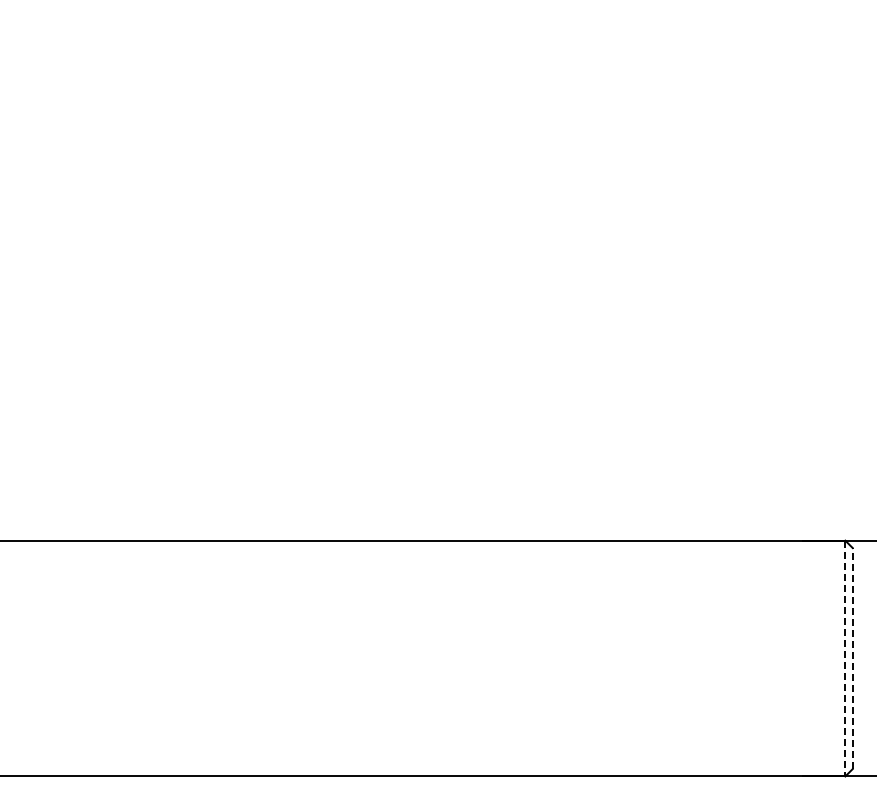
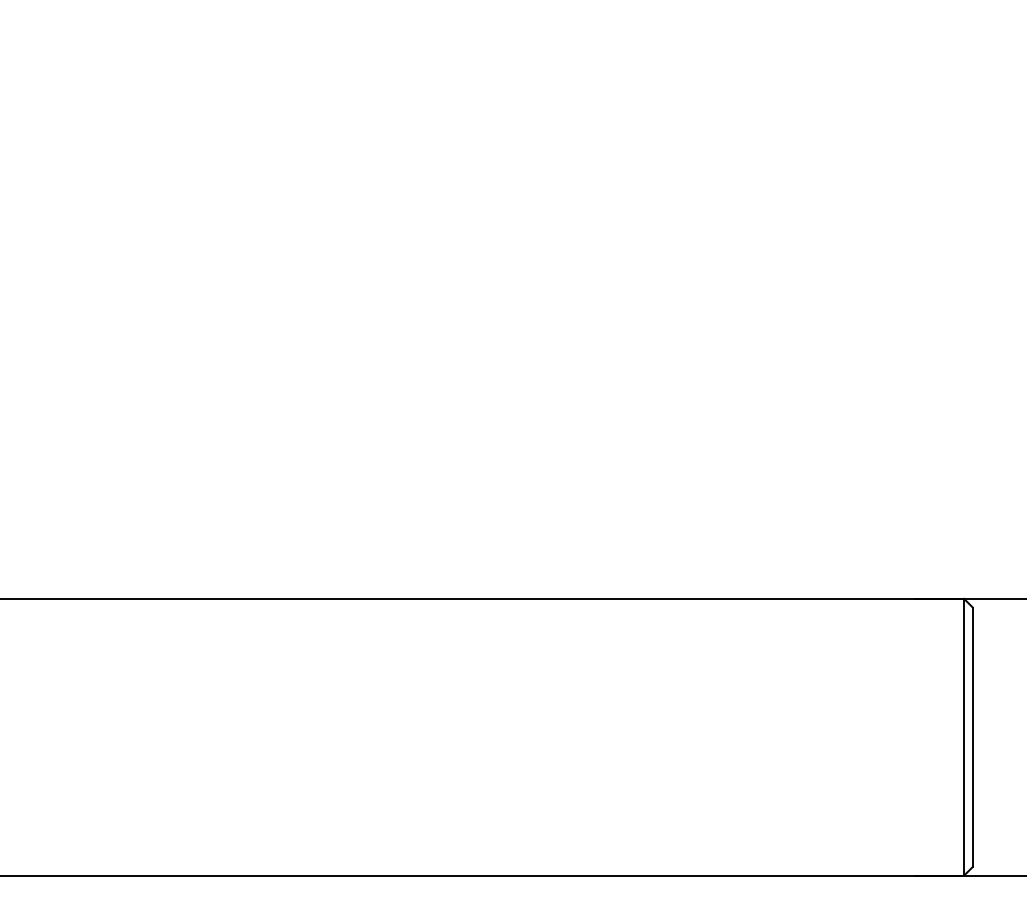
line: (845, 658) -> (964, 737), dashed -> solid
line: (852, 658) -> (972, 737), dashed -> solid

